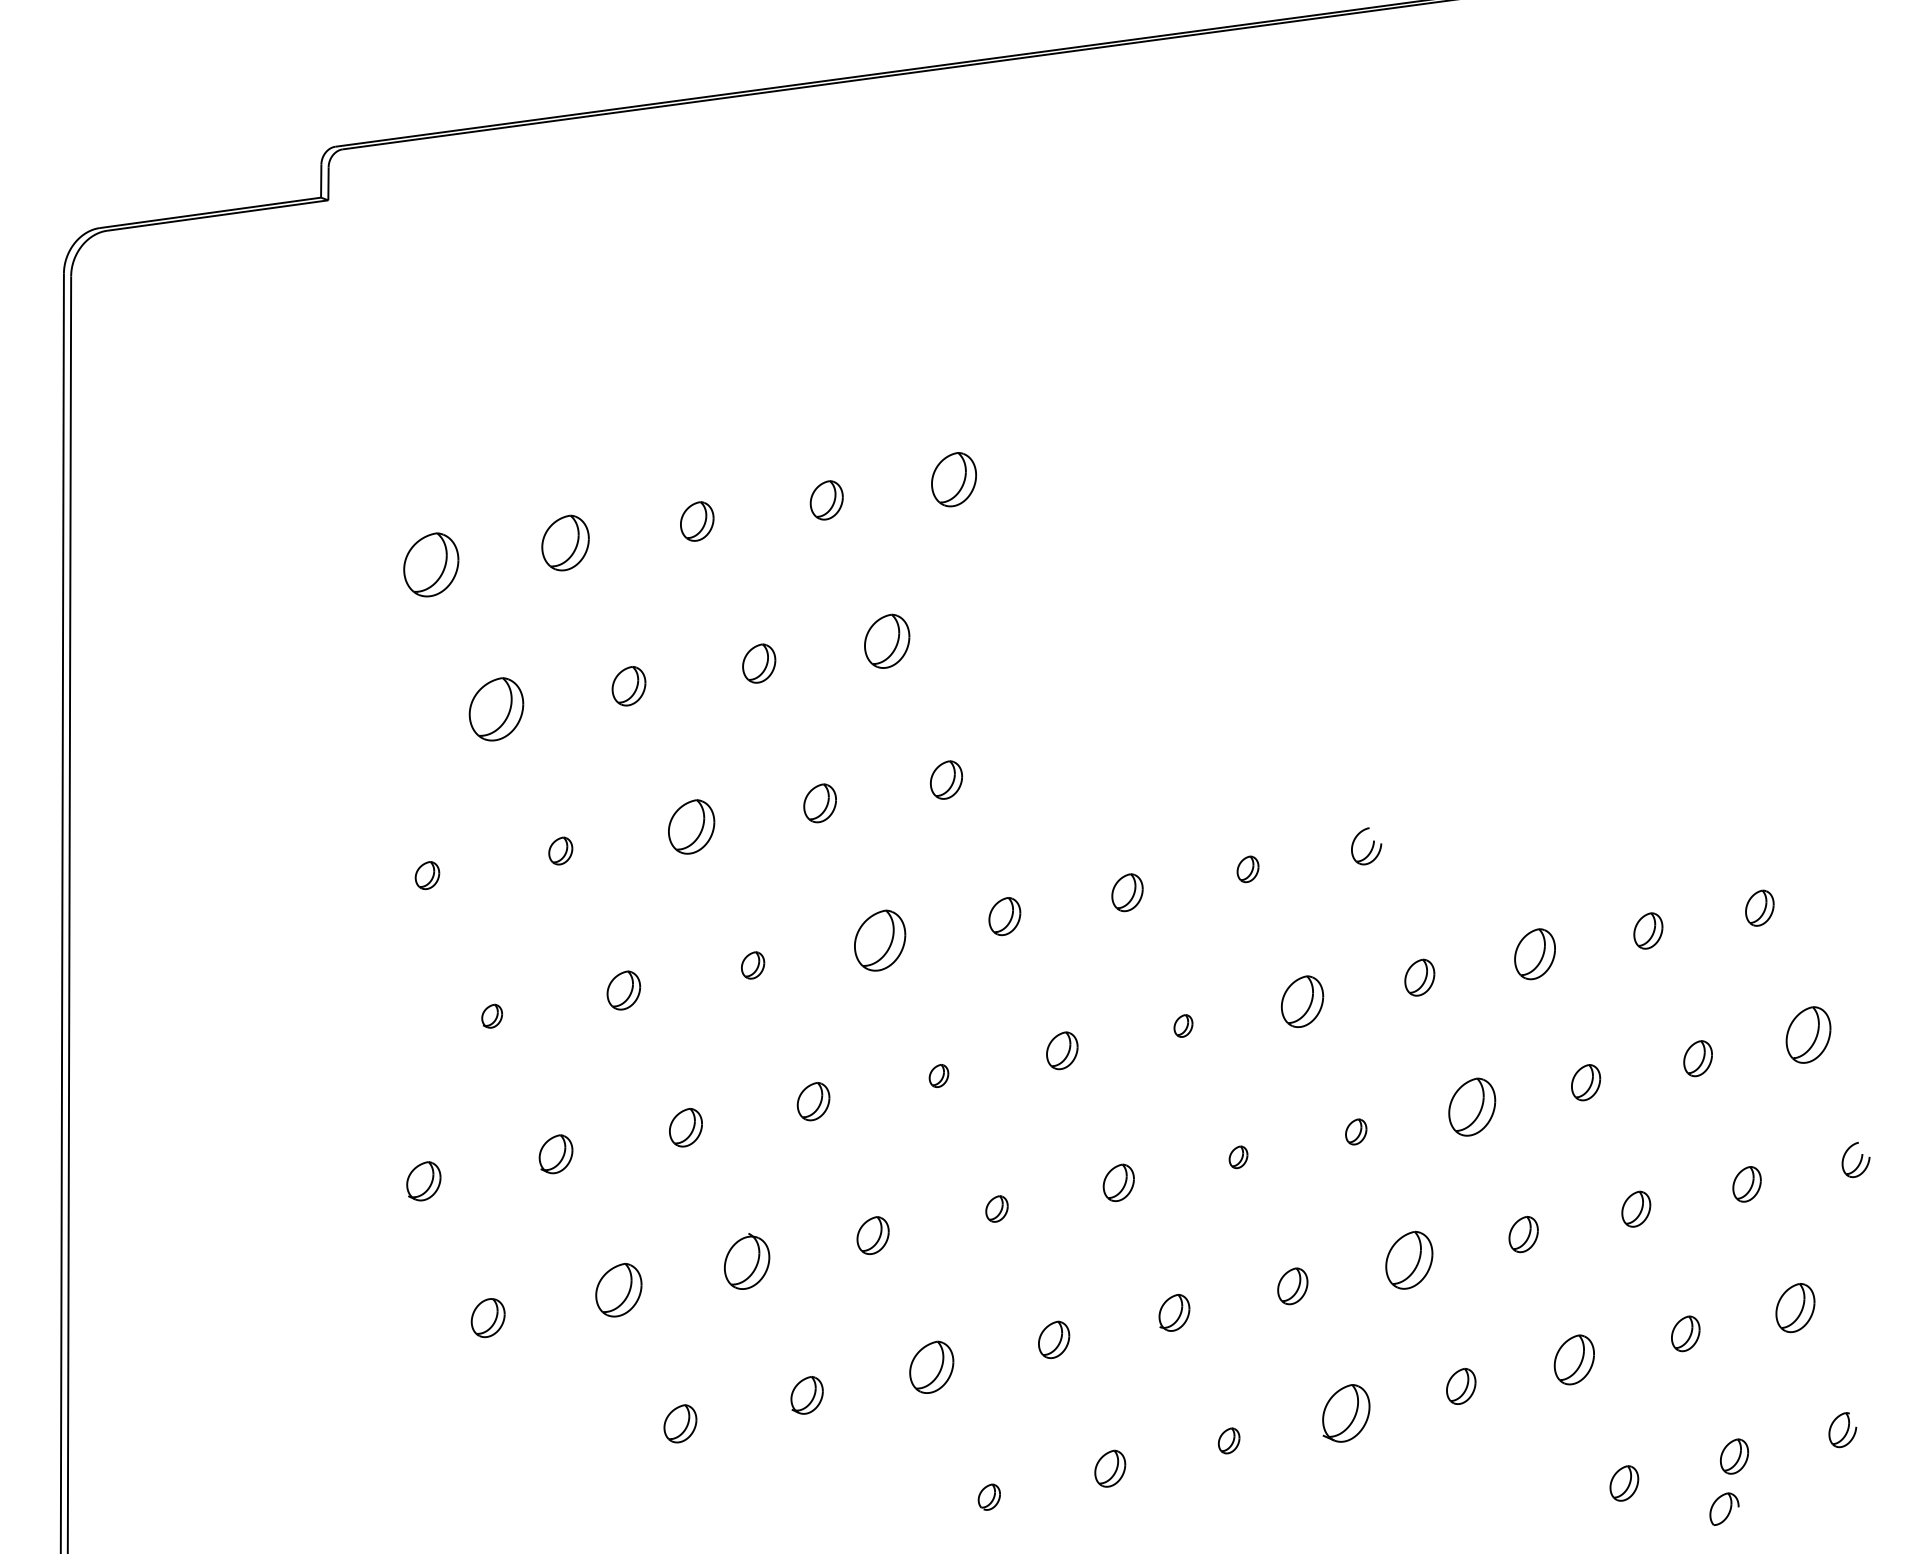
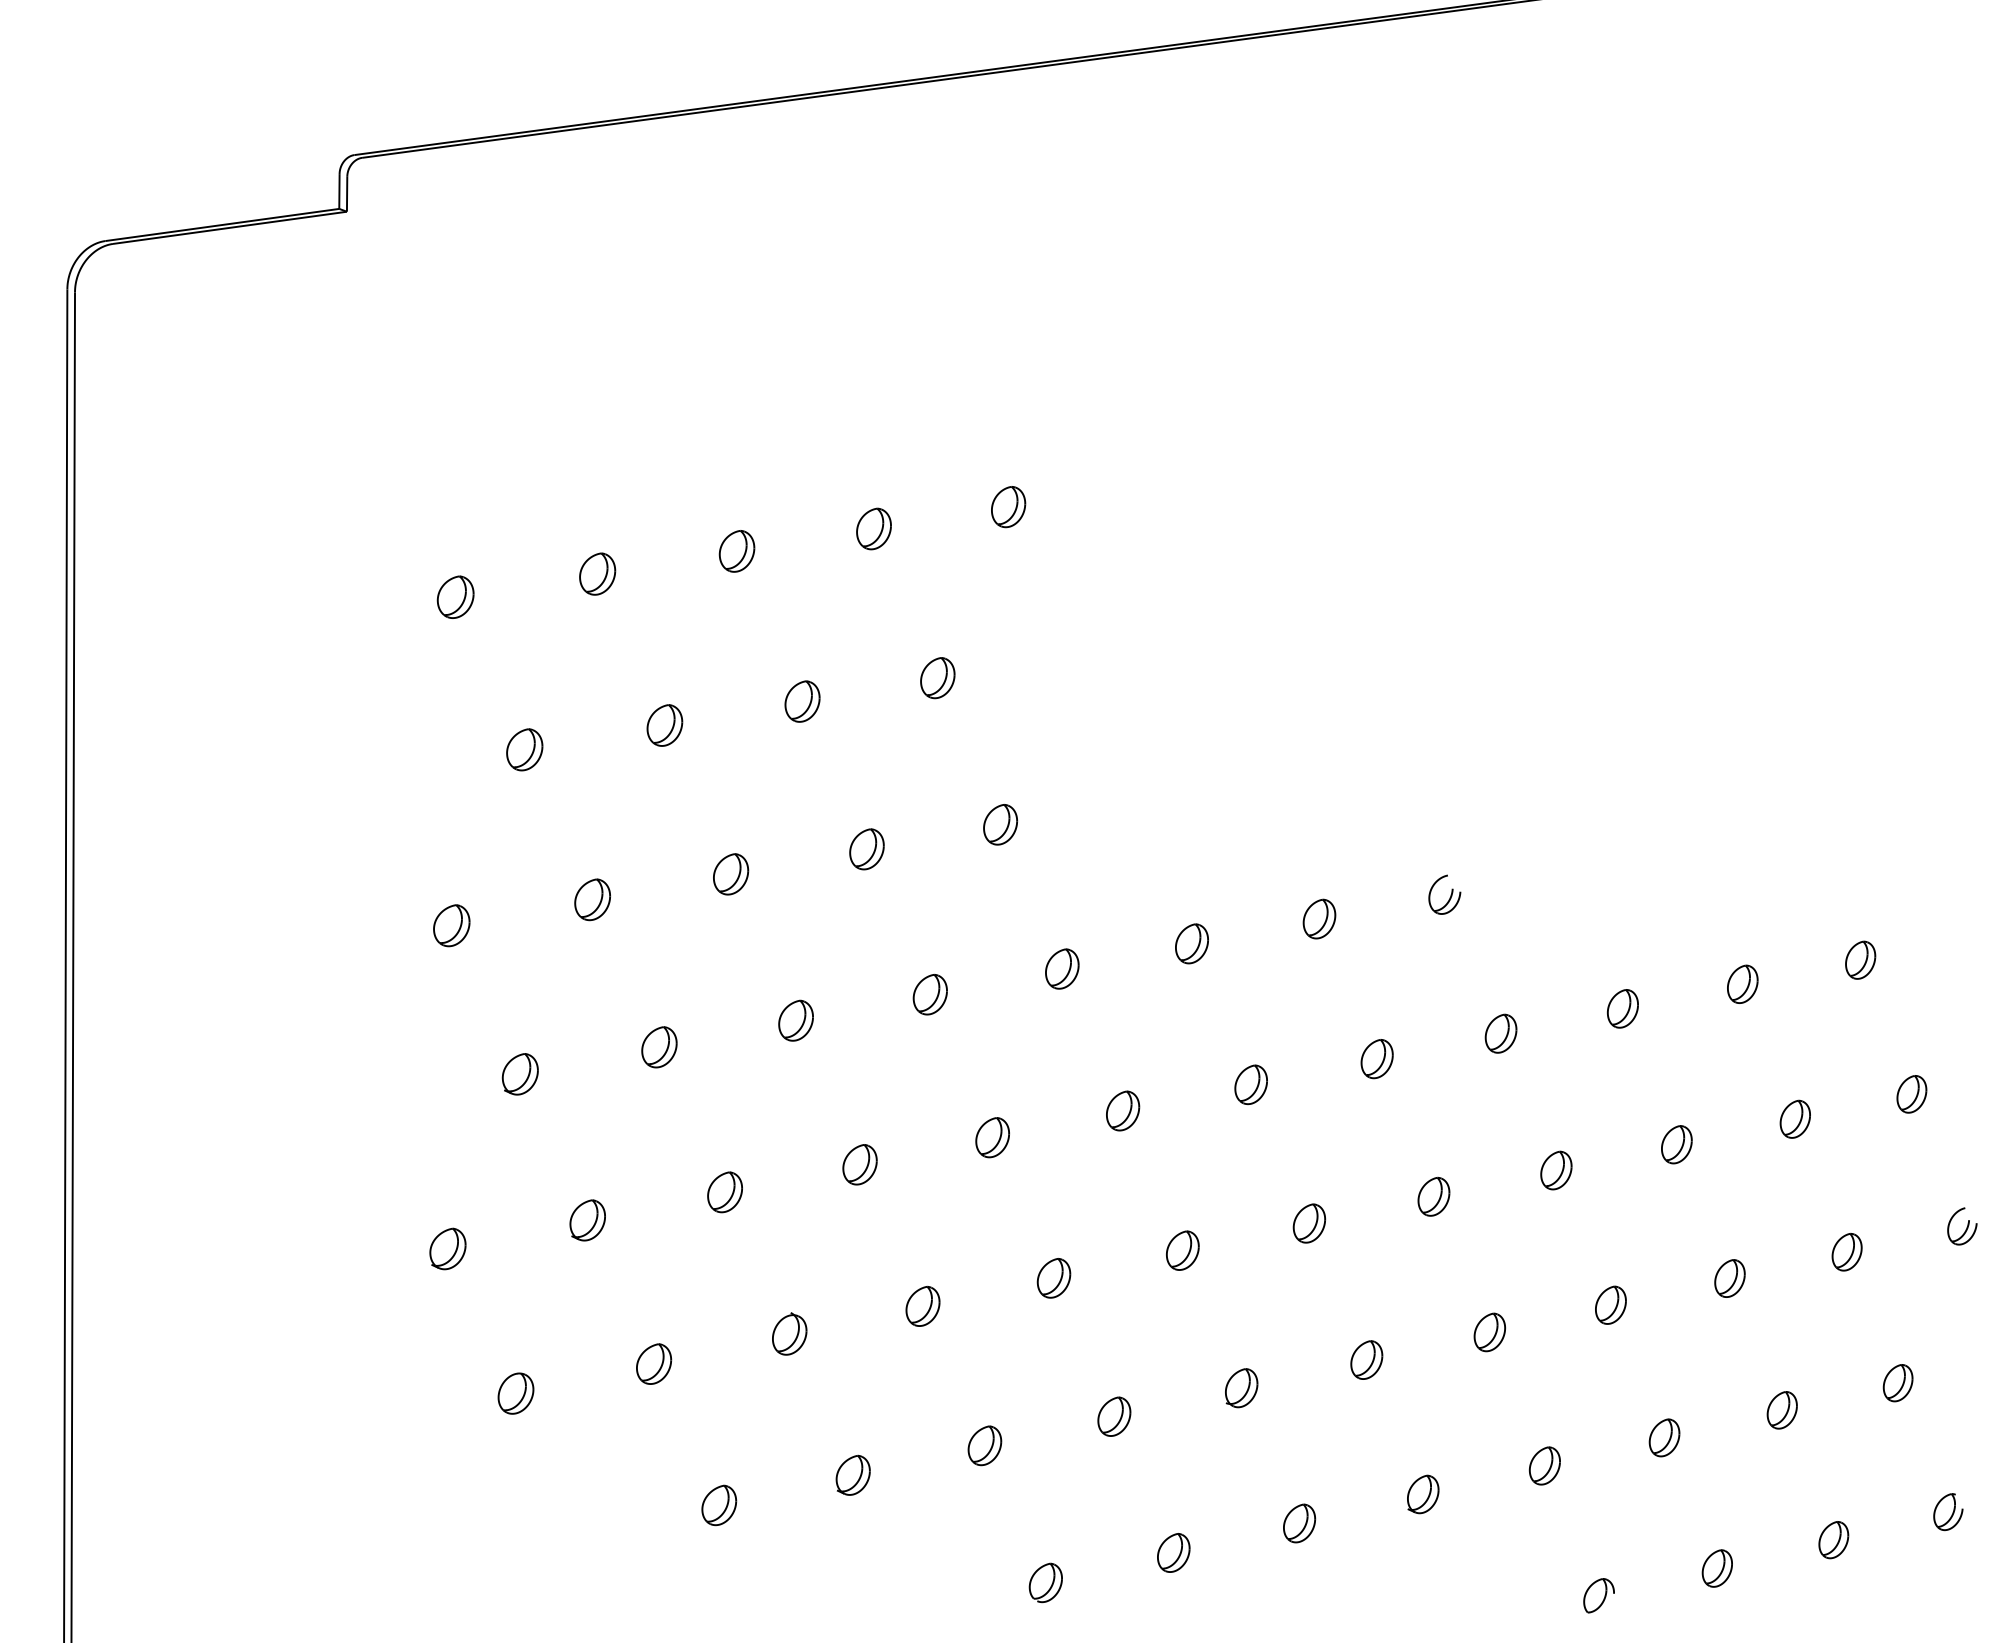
part: (953, 479) -> (1008, 506), size x0.71
part: (564, 542) -> (596, 573), size x0.71
part: (430, 564) -> (454, 596), size x0.62
part: (886, 641) -> (937, 678), size x0.71
part: (496, 708) -> (524, 749), size x0.62
part: (691, 826) -> (730, 873), size x0.71
part: (560, 850) -> (592, 899), size x1.43
part: (1247, 869) -> (1318, 919), size x1.43
part: (427, 875) -> (451, 925), size x1.43
part: (879, 940) -> (929, 994), size x0.62
part: (1534, 953) -> (1622, 1008), size x0.71
part: (752, 965) -> (795, 1020), size x1.43
part: (1302, 1001) -> (1377, 1058), size x0.71
part: (491, 1016) -> (519, 1074), size x1.67
part: (1183, 1025) -> (1251, 1084), size x1.67
part: (1807, 1034) -> (1911, 1093), size x0.62
part: (938, 1075) -> (992, 1137), size x1.67
part: (1471, 1106) -> (1555, 1169), size x0.62
part: (1355, 1131) -> (1433, 1196), size x1.43
part: (1238, 1157) -> (1309, 1223), size x1.67
part: (996, 1208) -> (1053, 1277), size x1.43
part: (1408, 1259) -> (1489, 1331), size x0.62
part: (746, 1261) -> (789, 1333), size x0.71
part: (618, 1289) -> (653, 1363), size x0.71
part: (1794, 1308) -> (1897, 1383), size x0.71
part: (1574, 1359) -> (1664, 1437), size x0.71
part: (931, 1367) -> (984, 1445), size x0.71
part: (1345, 1413) -> (1422, 1494), size x0.62
part: (1228, 1440) -> (1298, 1523), size x1.43
part: (989, 1497) -> (1046, 1583), size x1.43
part: (1724, 1508) -> (1599, 1594), moved

